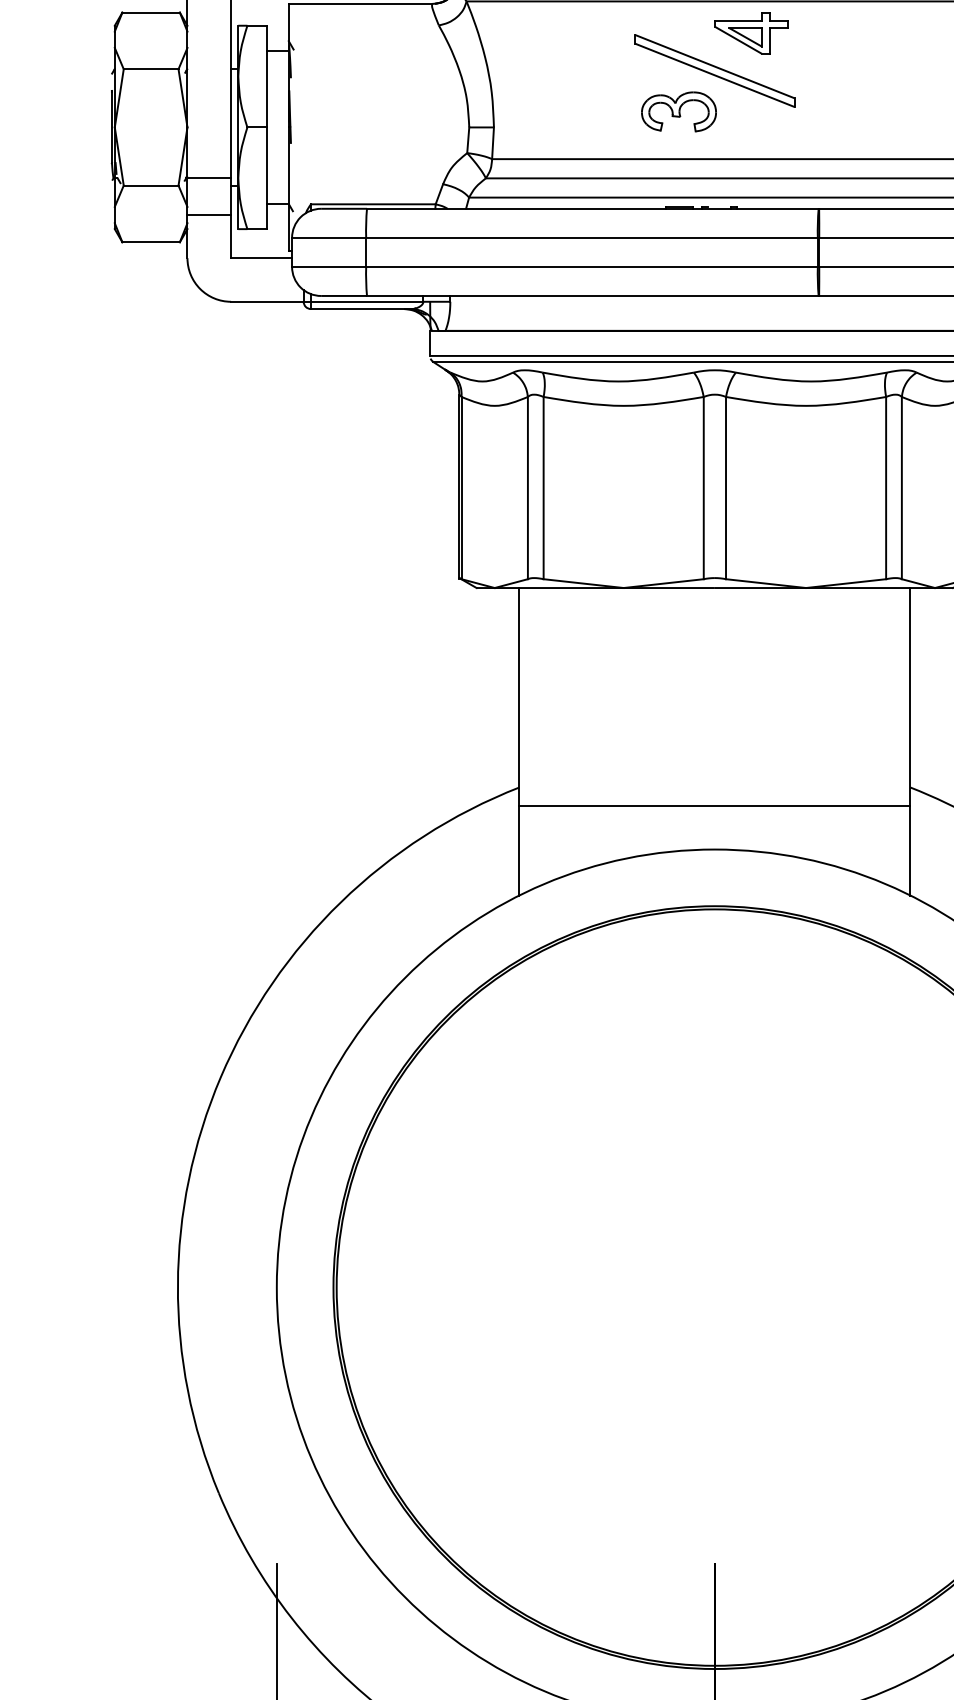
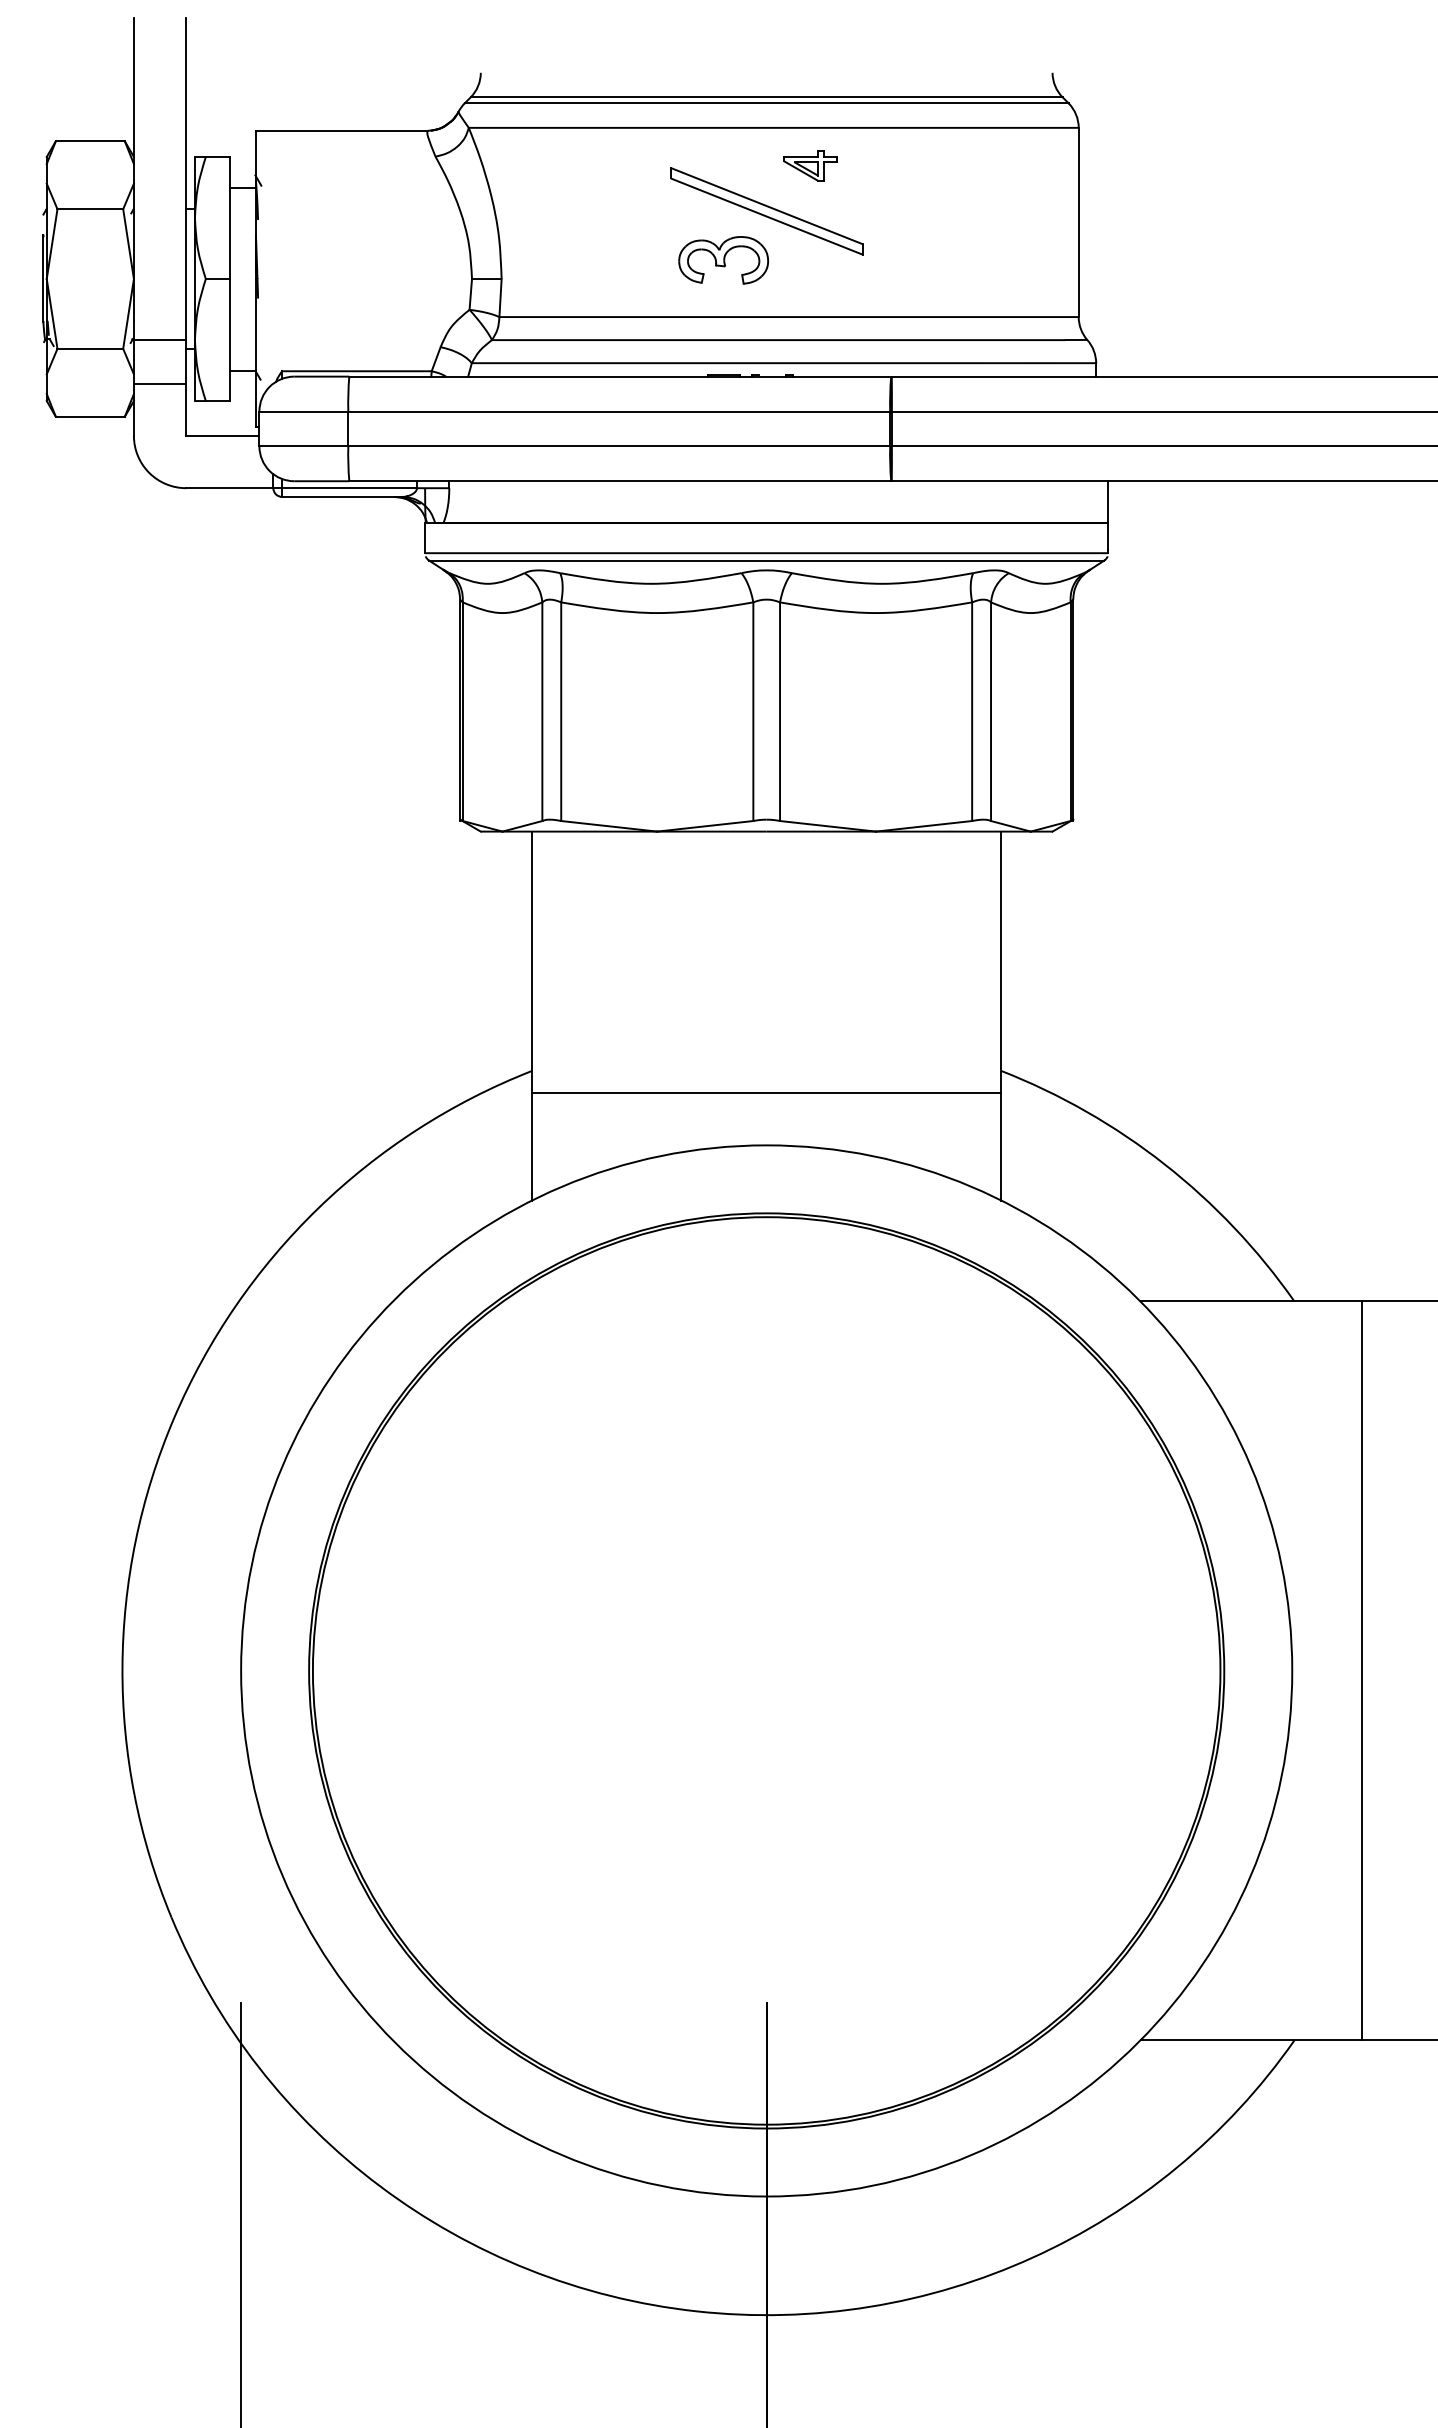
part: (751, 32) -> (810, 165), size x0.6

